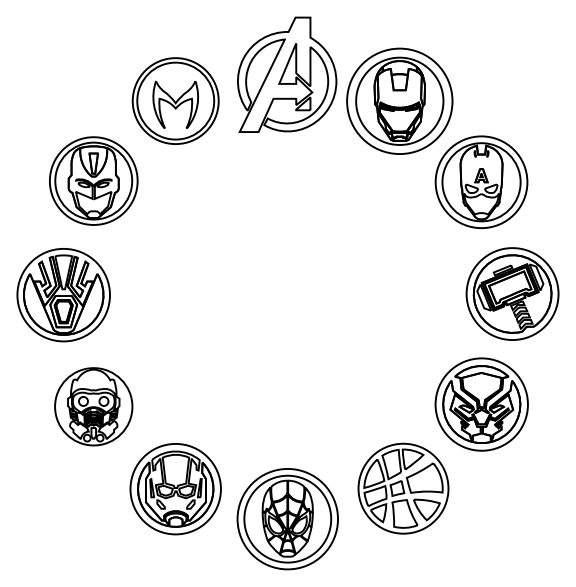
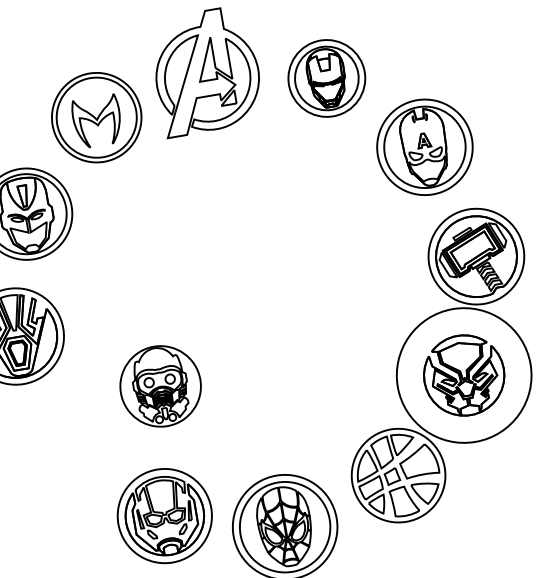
part: (399, 100) -> (326, 77), size x0.7
circle: (481, 404) -> (463, 375), size x1.4
part: (93, 406) -> (160, 386), moved

